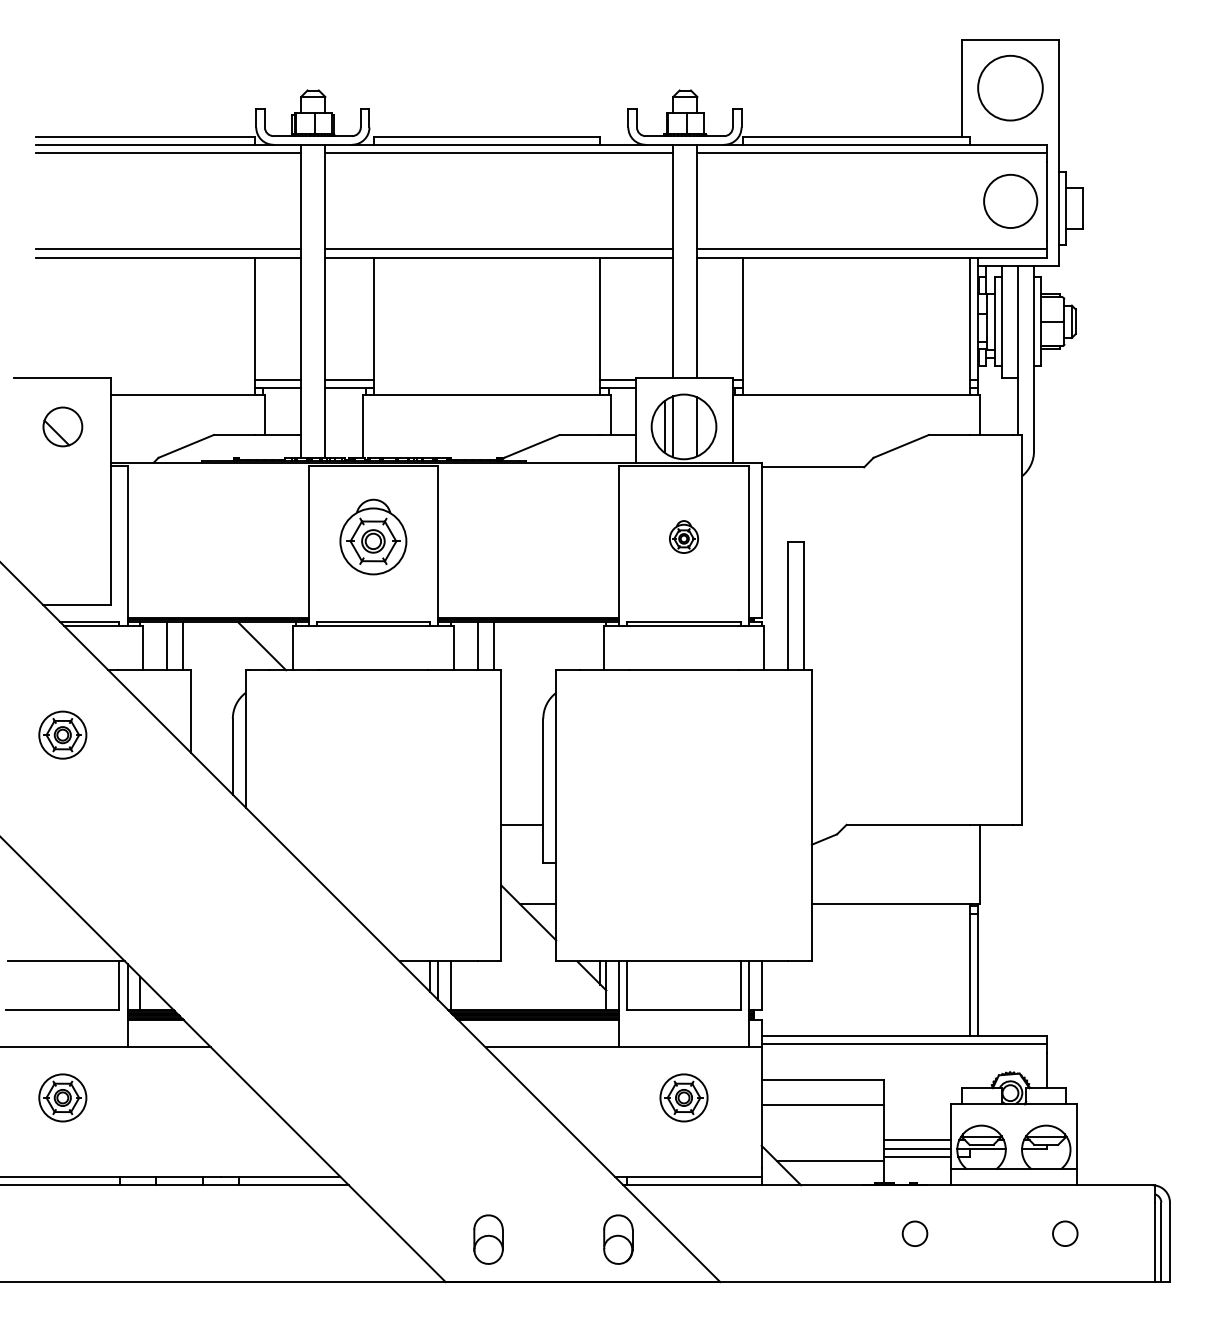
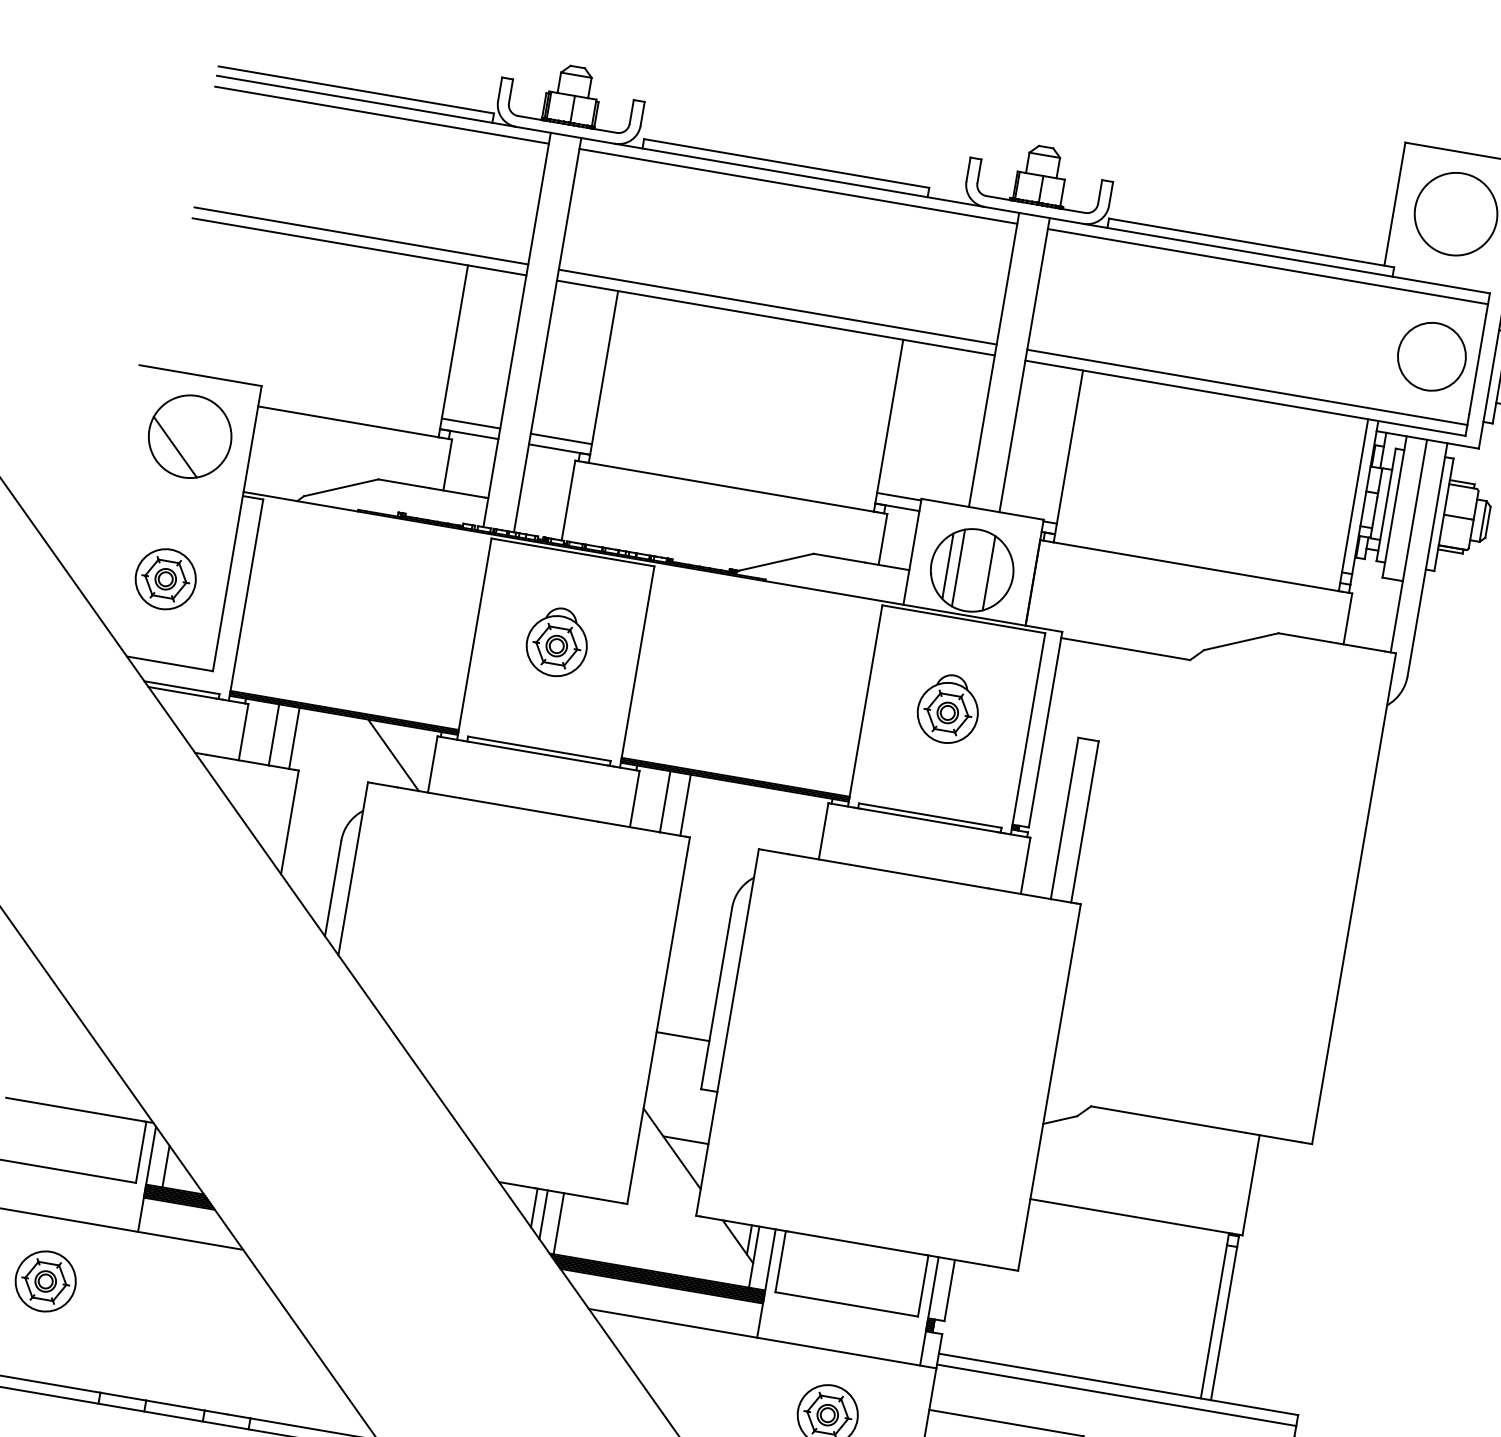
part: (62, 426) -> (189, 436), size x1.67
part: (373, 536) -> (557, 641), size x0.71
part: (683, 536) -> (947, 708), size x1.67
part: (62, 734) -> (165, 578), moved

